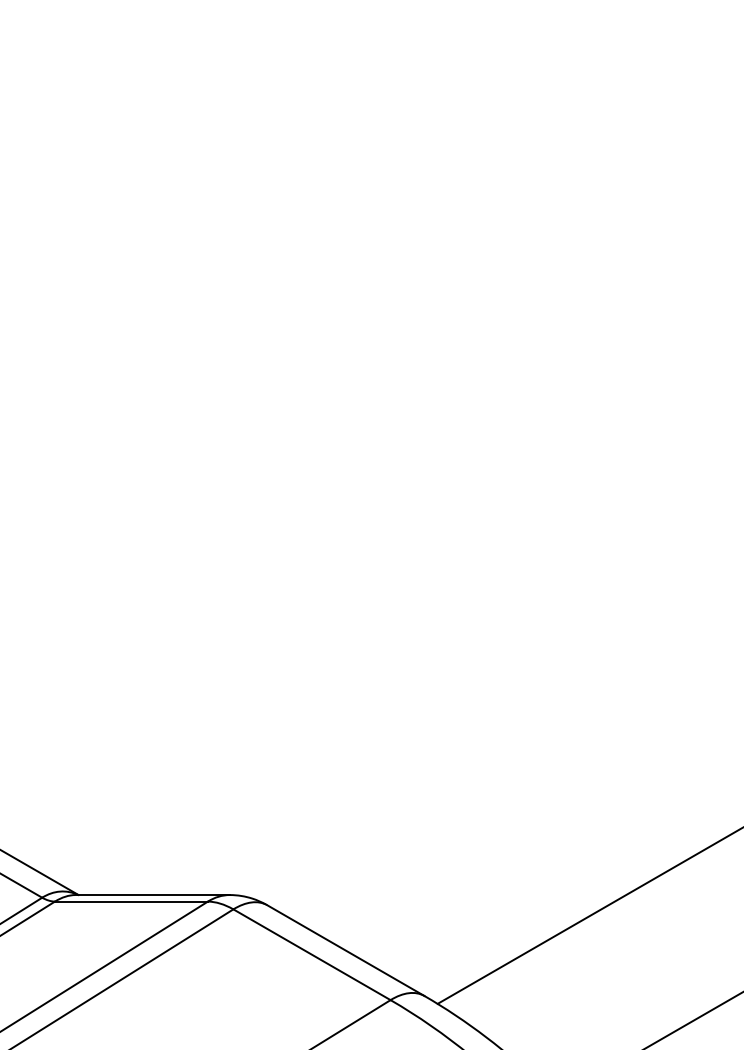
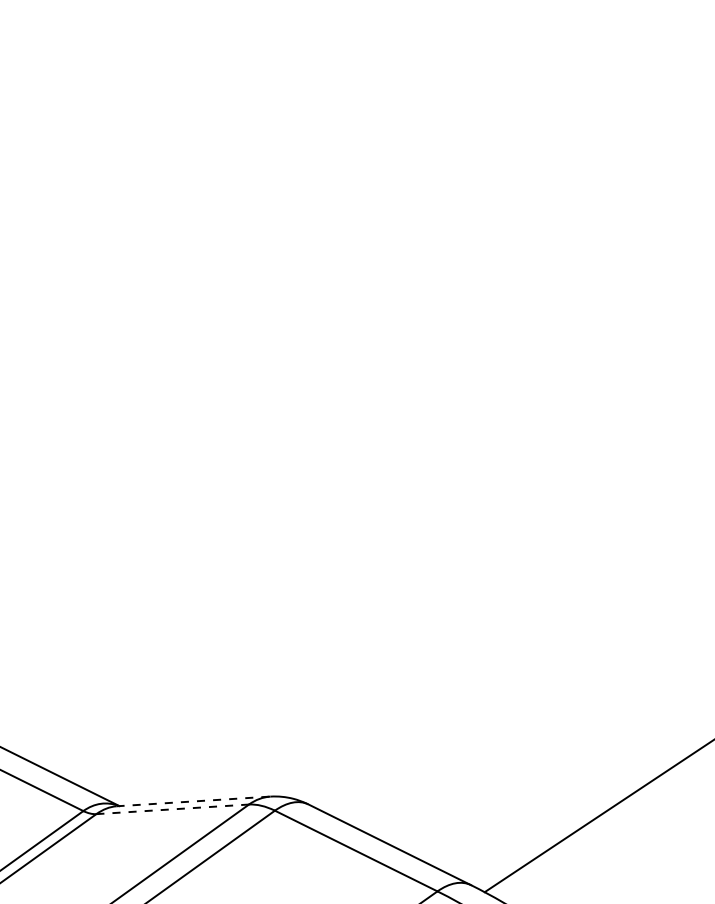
line: (153, 895) -> (194, 801), solid -> dashed
line: (131, 901) -> (172, 809), solid -> dashed

